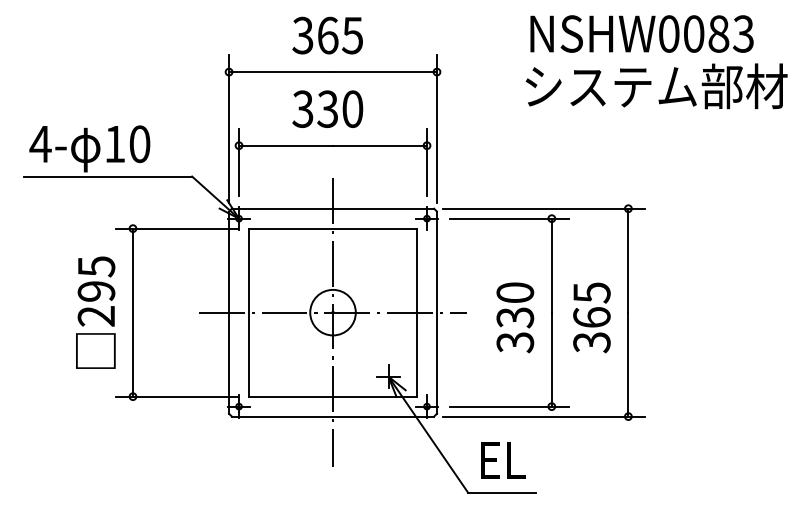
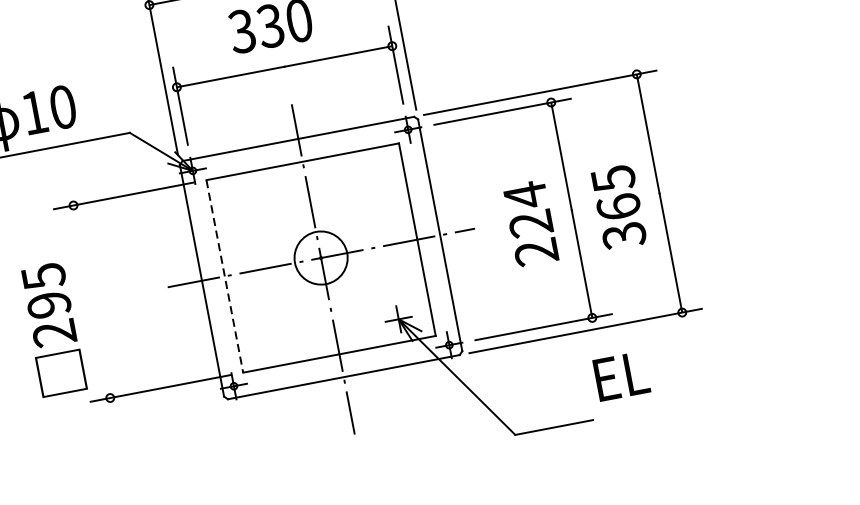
text: (95, 312) -> (52, 329), moved
line: (132, 312) -> (91, 301), removed
line: (249, 313) -> (225, 277), solid -> dashed
text: (515, 317) -> (531, 223), 330 -> 224
text: (503, 460) -> (622, 376), moved

